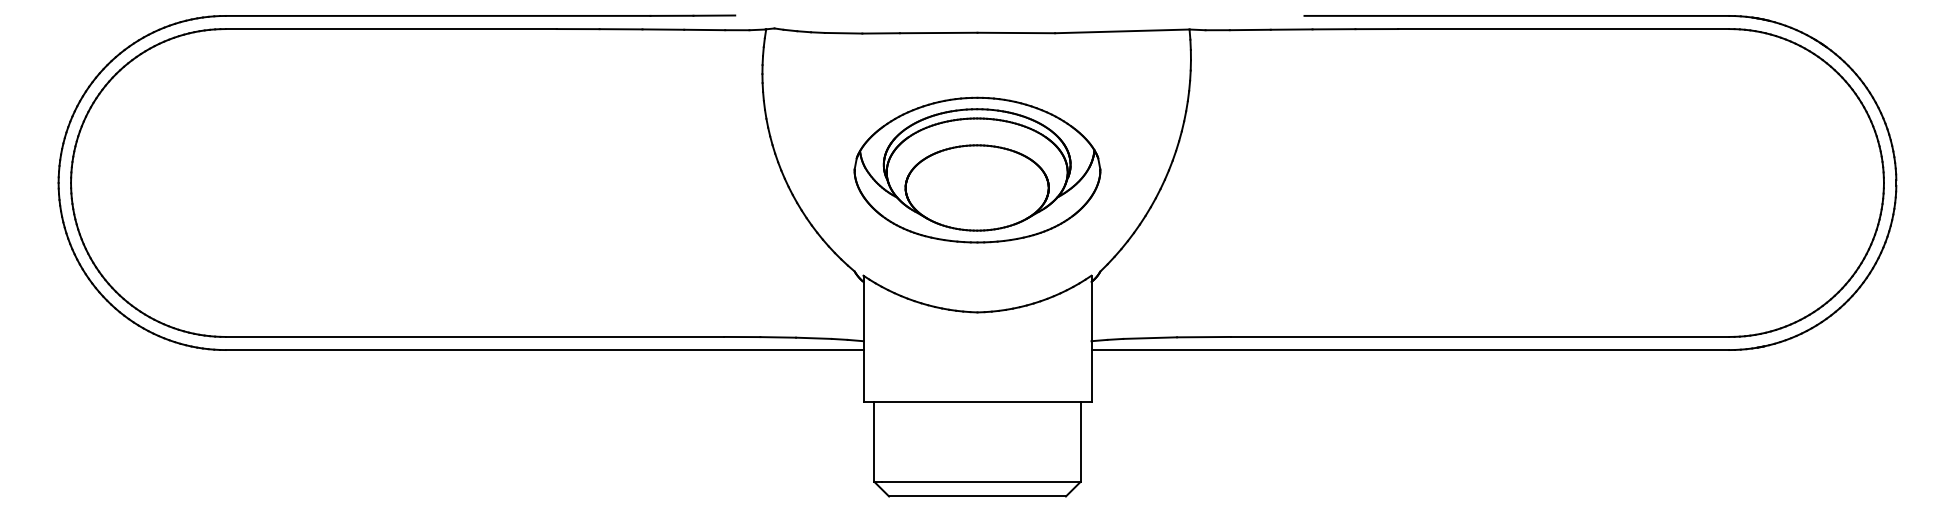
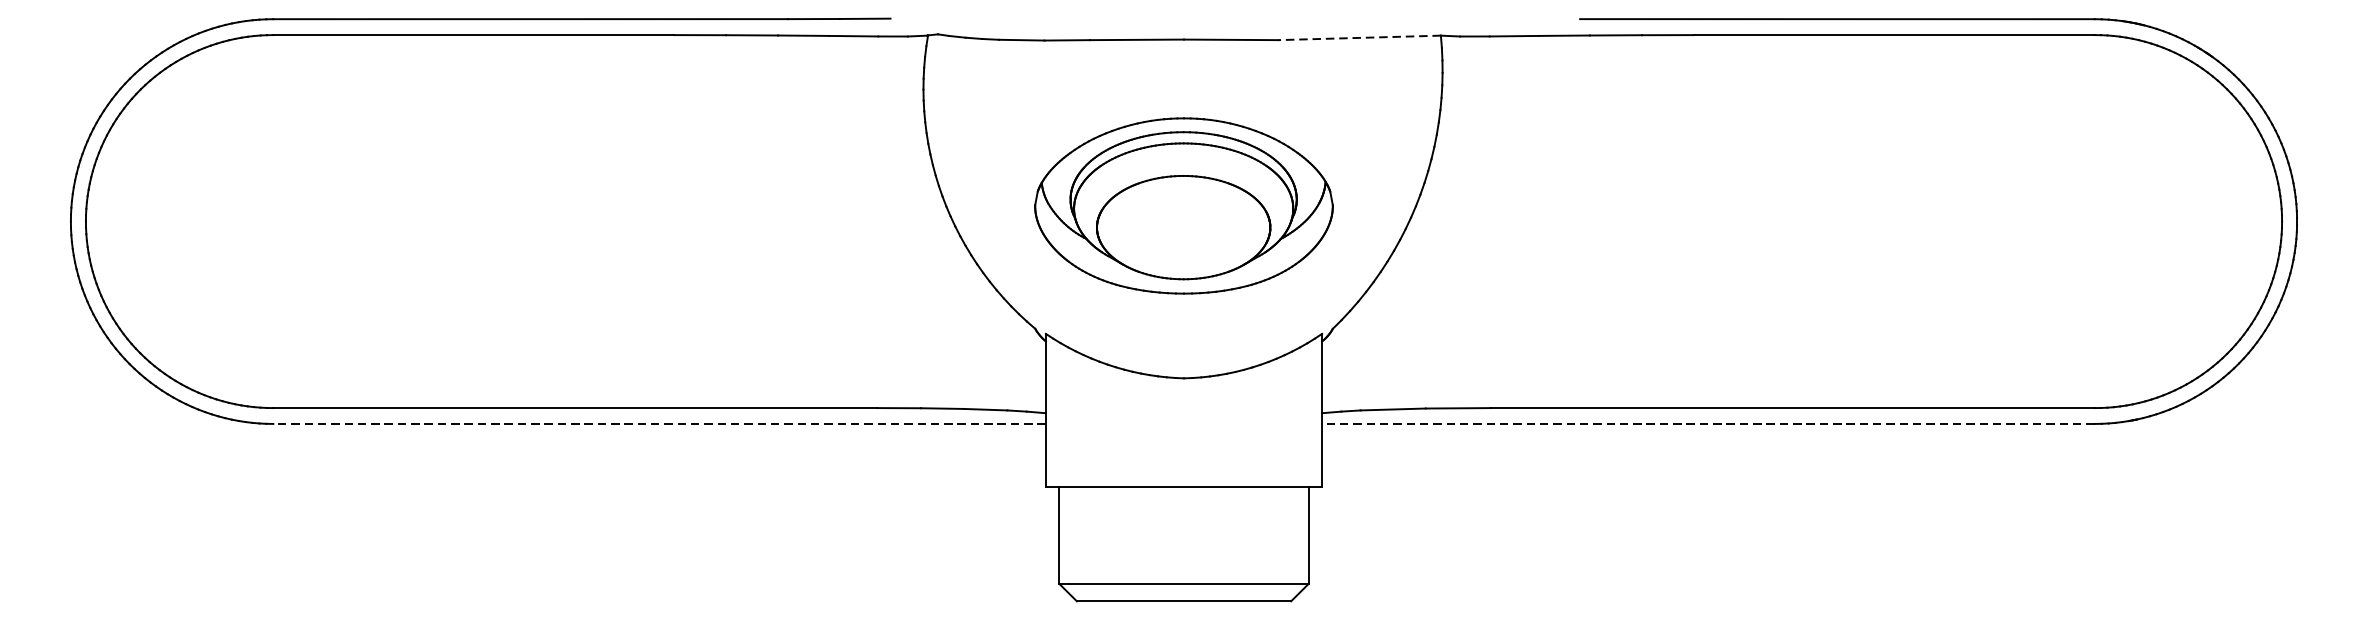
line: (1121, 31) -> (1358, 38), solid -> dashed
line: (544, 350) -> (659, 424), solid -> dashed
line: (1410, 350) -> (1708, 424), solid -> dashed

